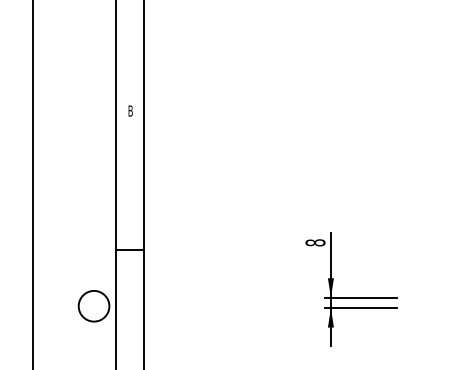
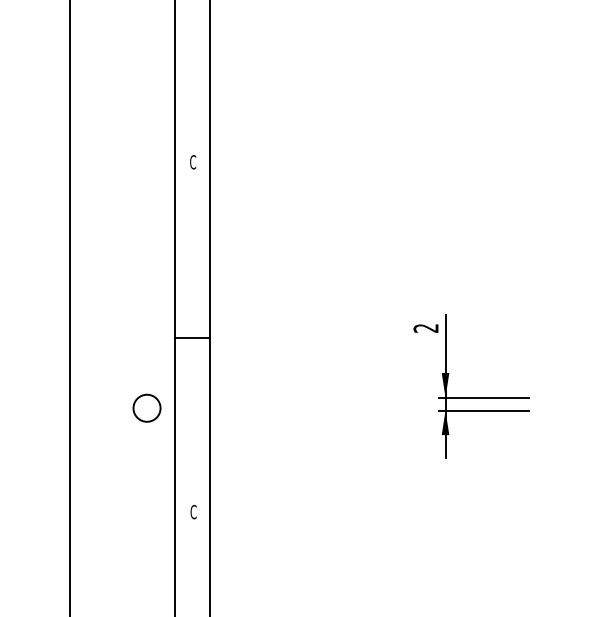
text: (130, 111) -> (193, 162), B -> C
text: (315, 242) -> (425, 327), 8 -> 2
circle: (93, 305) -> (146, 407), size x0.7

